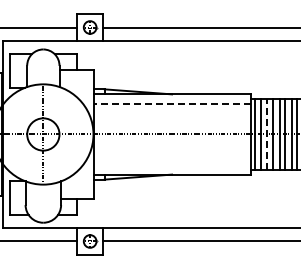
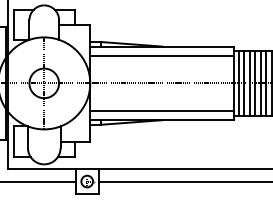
line: (172, 104) -> (162, 55), dashed -> solid
line: (267, 134) -> (249, 83), dashed -> solid
line: (171, 164) -> (161, 110), added

